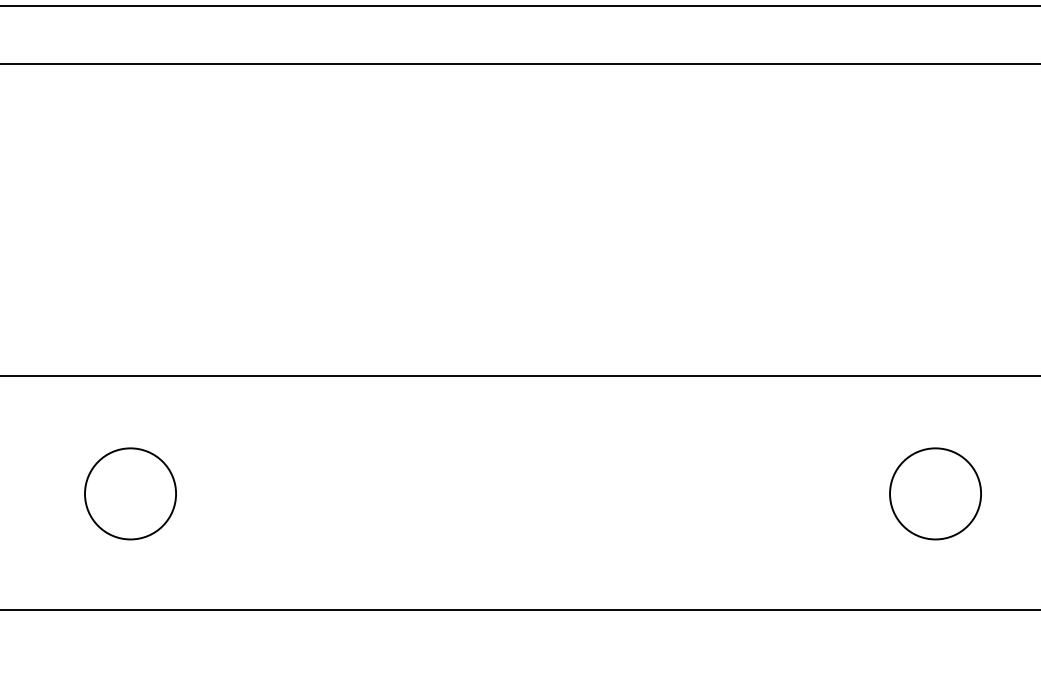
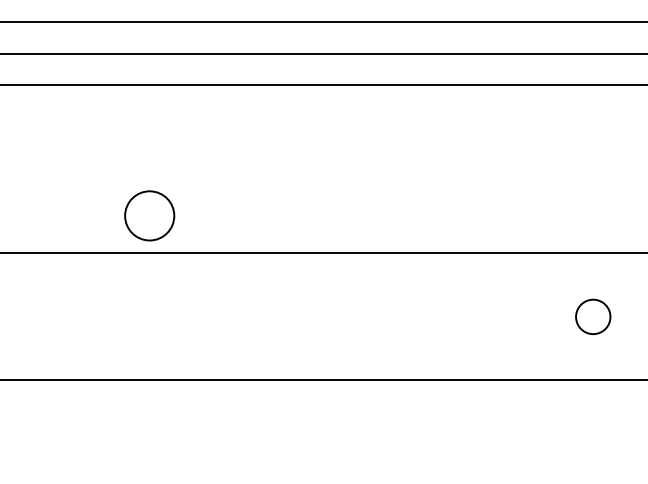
circle: (130, 493) -> (149, 215), moved
circle: (933, 493) -> (592, 316), size x0.7

